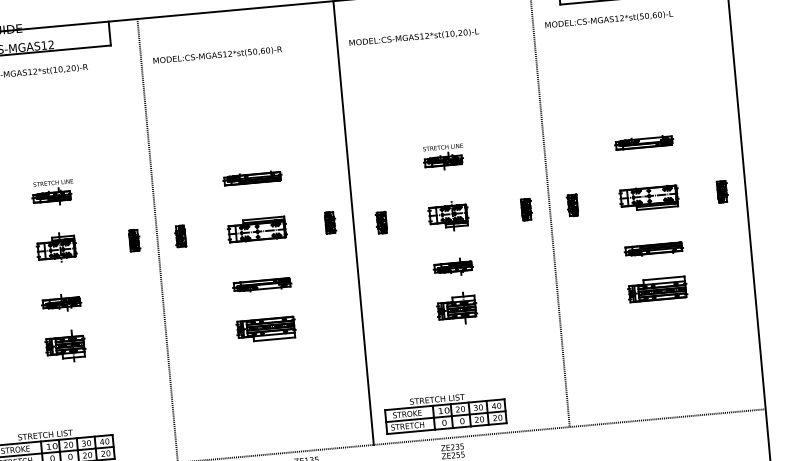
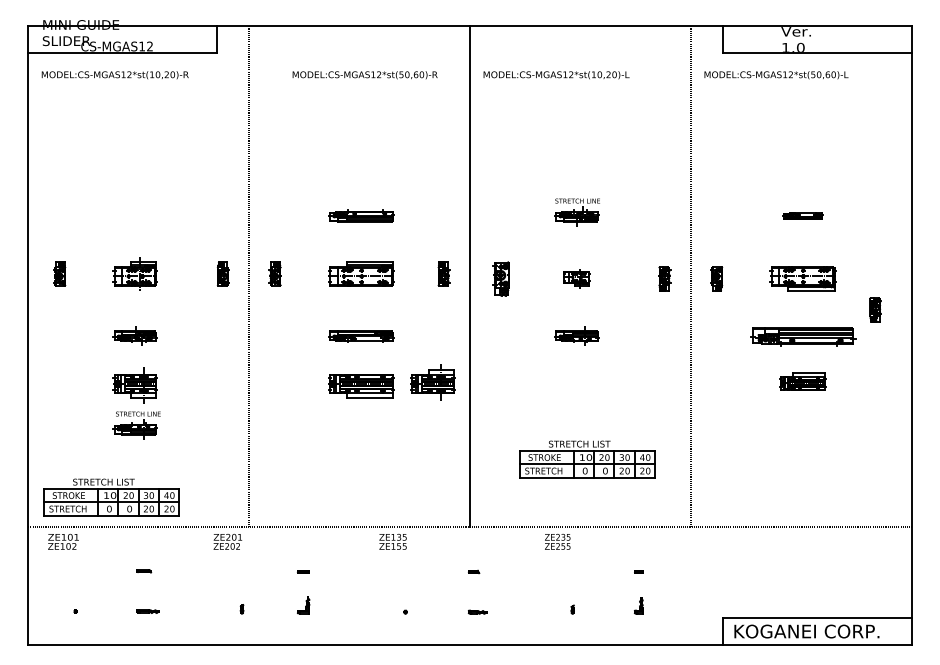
text: (217, 55) -> (364, 75), moved
part: (643, 142) -> (802, 215), size x0.6
part: (722, 191) -> (875, 309), moved
part: (52, 193) -> (136, 425), moved
part: (448, 216) -> (576, 278), size x0.6
part: (381, 222) -> (501, 278), size x1.4
part: (653, 249) -> (802, 336), size x1.6
part: (657, 289) -> (802, 381), size x0.7
part: (456, 308) -> (432, 382), moved
part: (445, 412) -> (587, 459), moved

